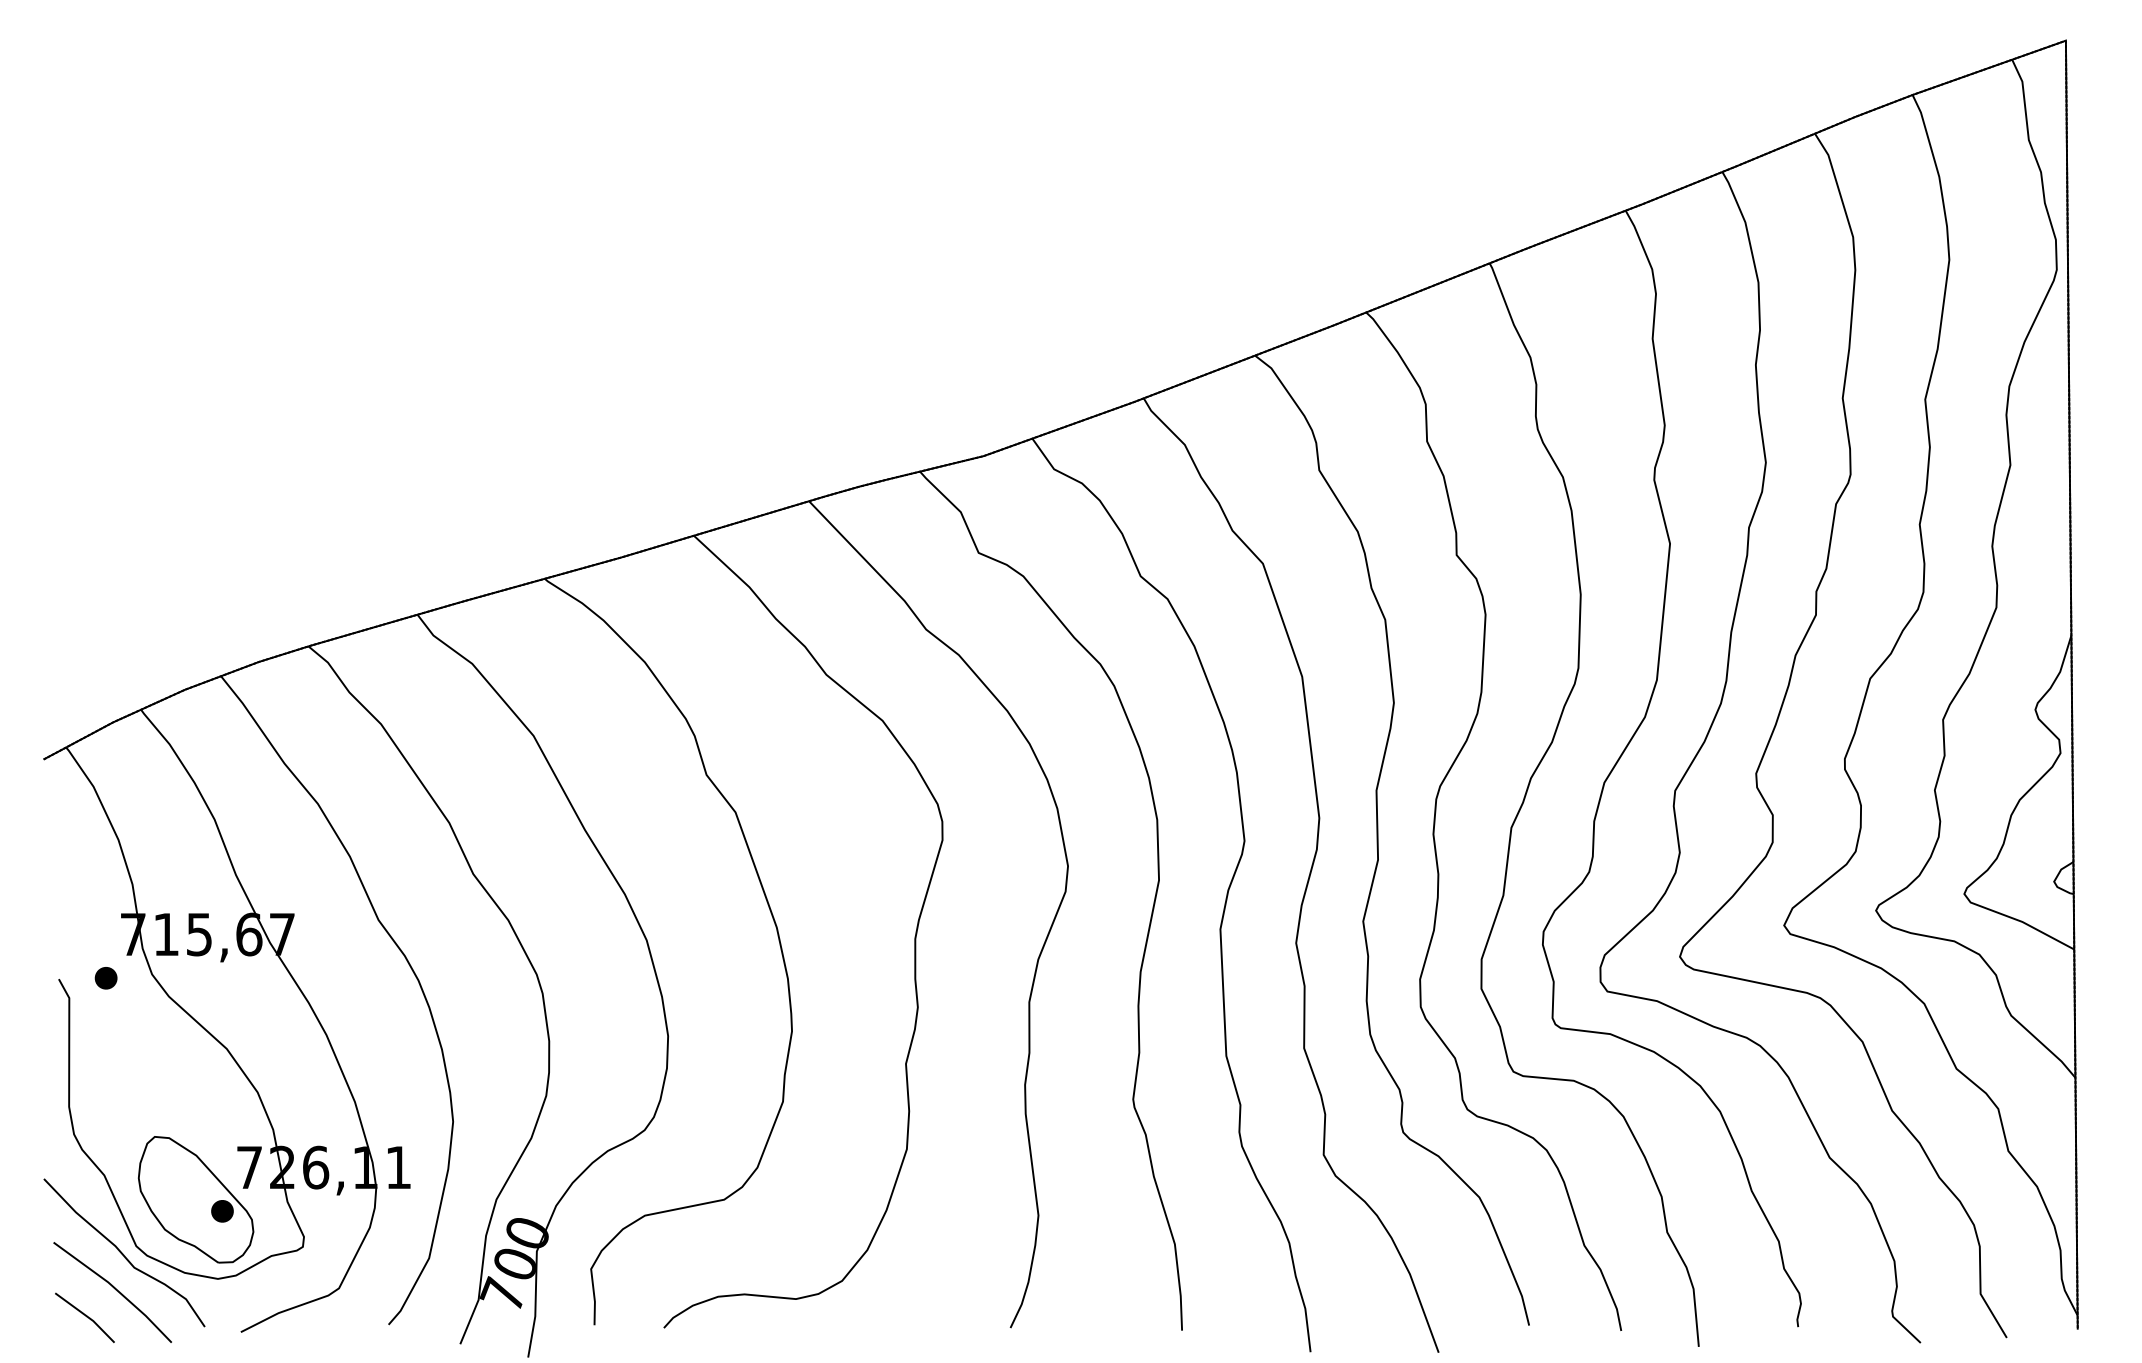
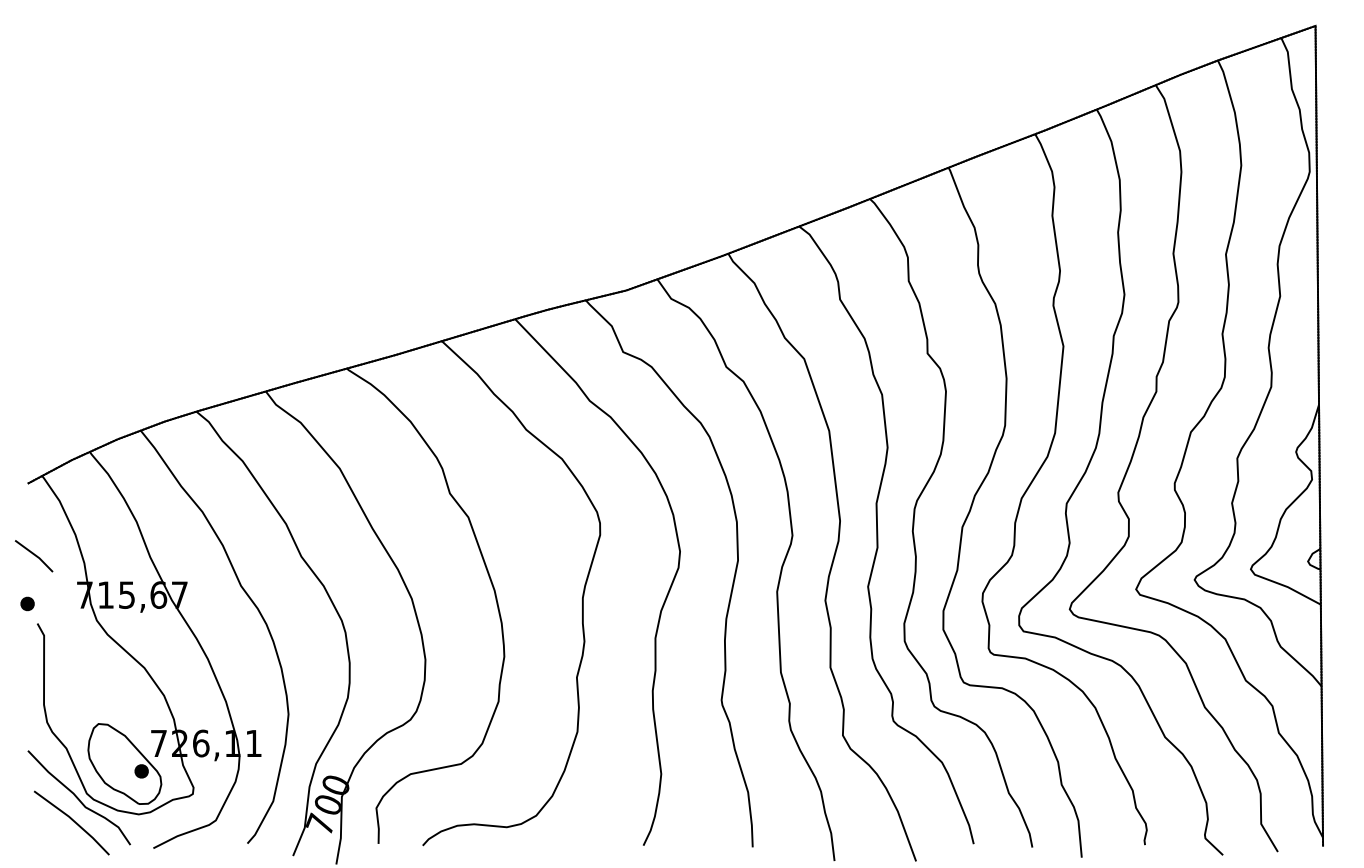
part: (105, 977) -> (27, 603), moved
line: (84, 1316) -> (33, 555), moved

